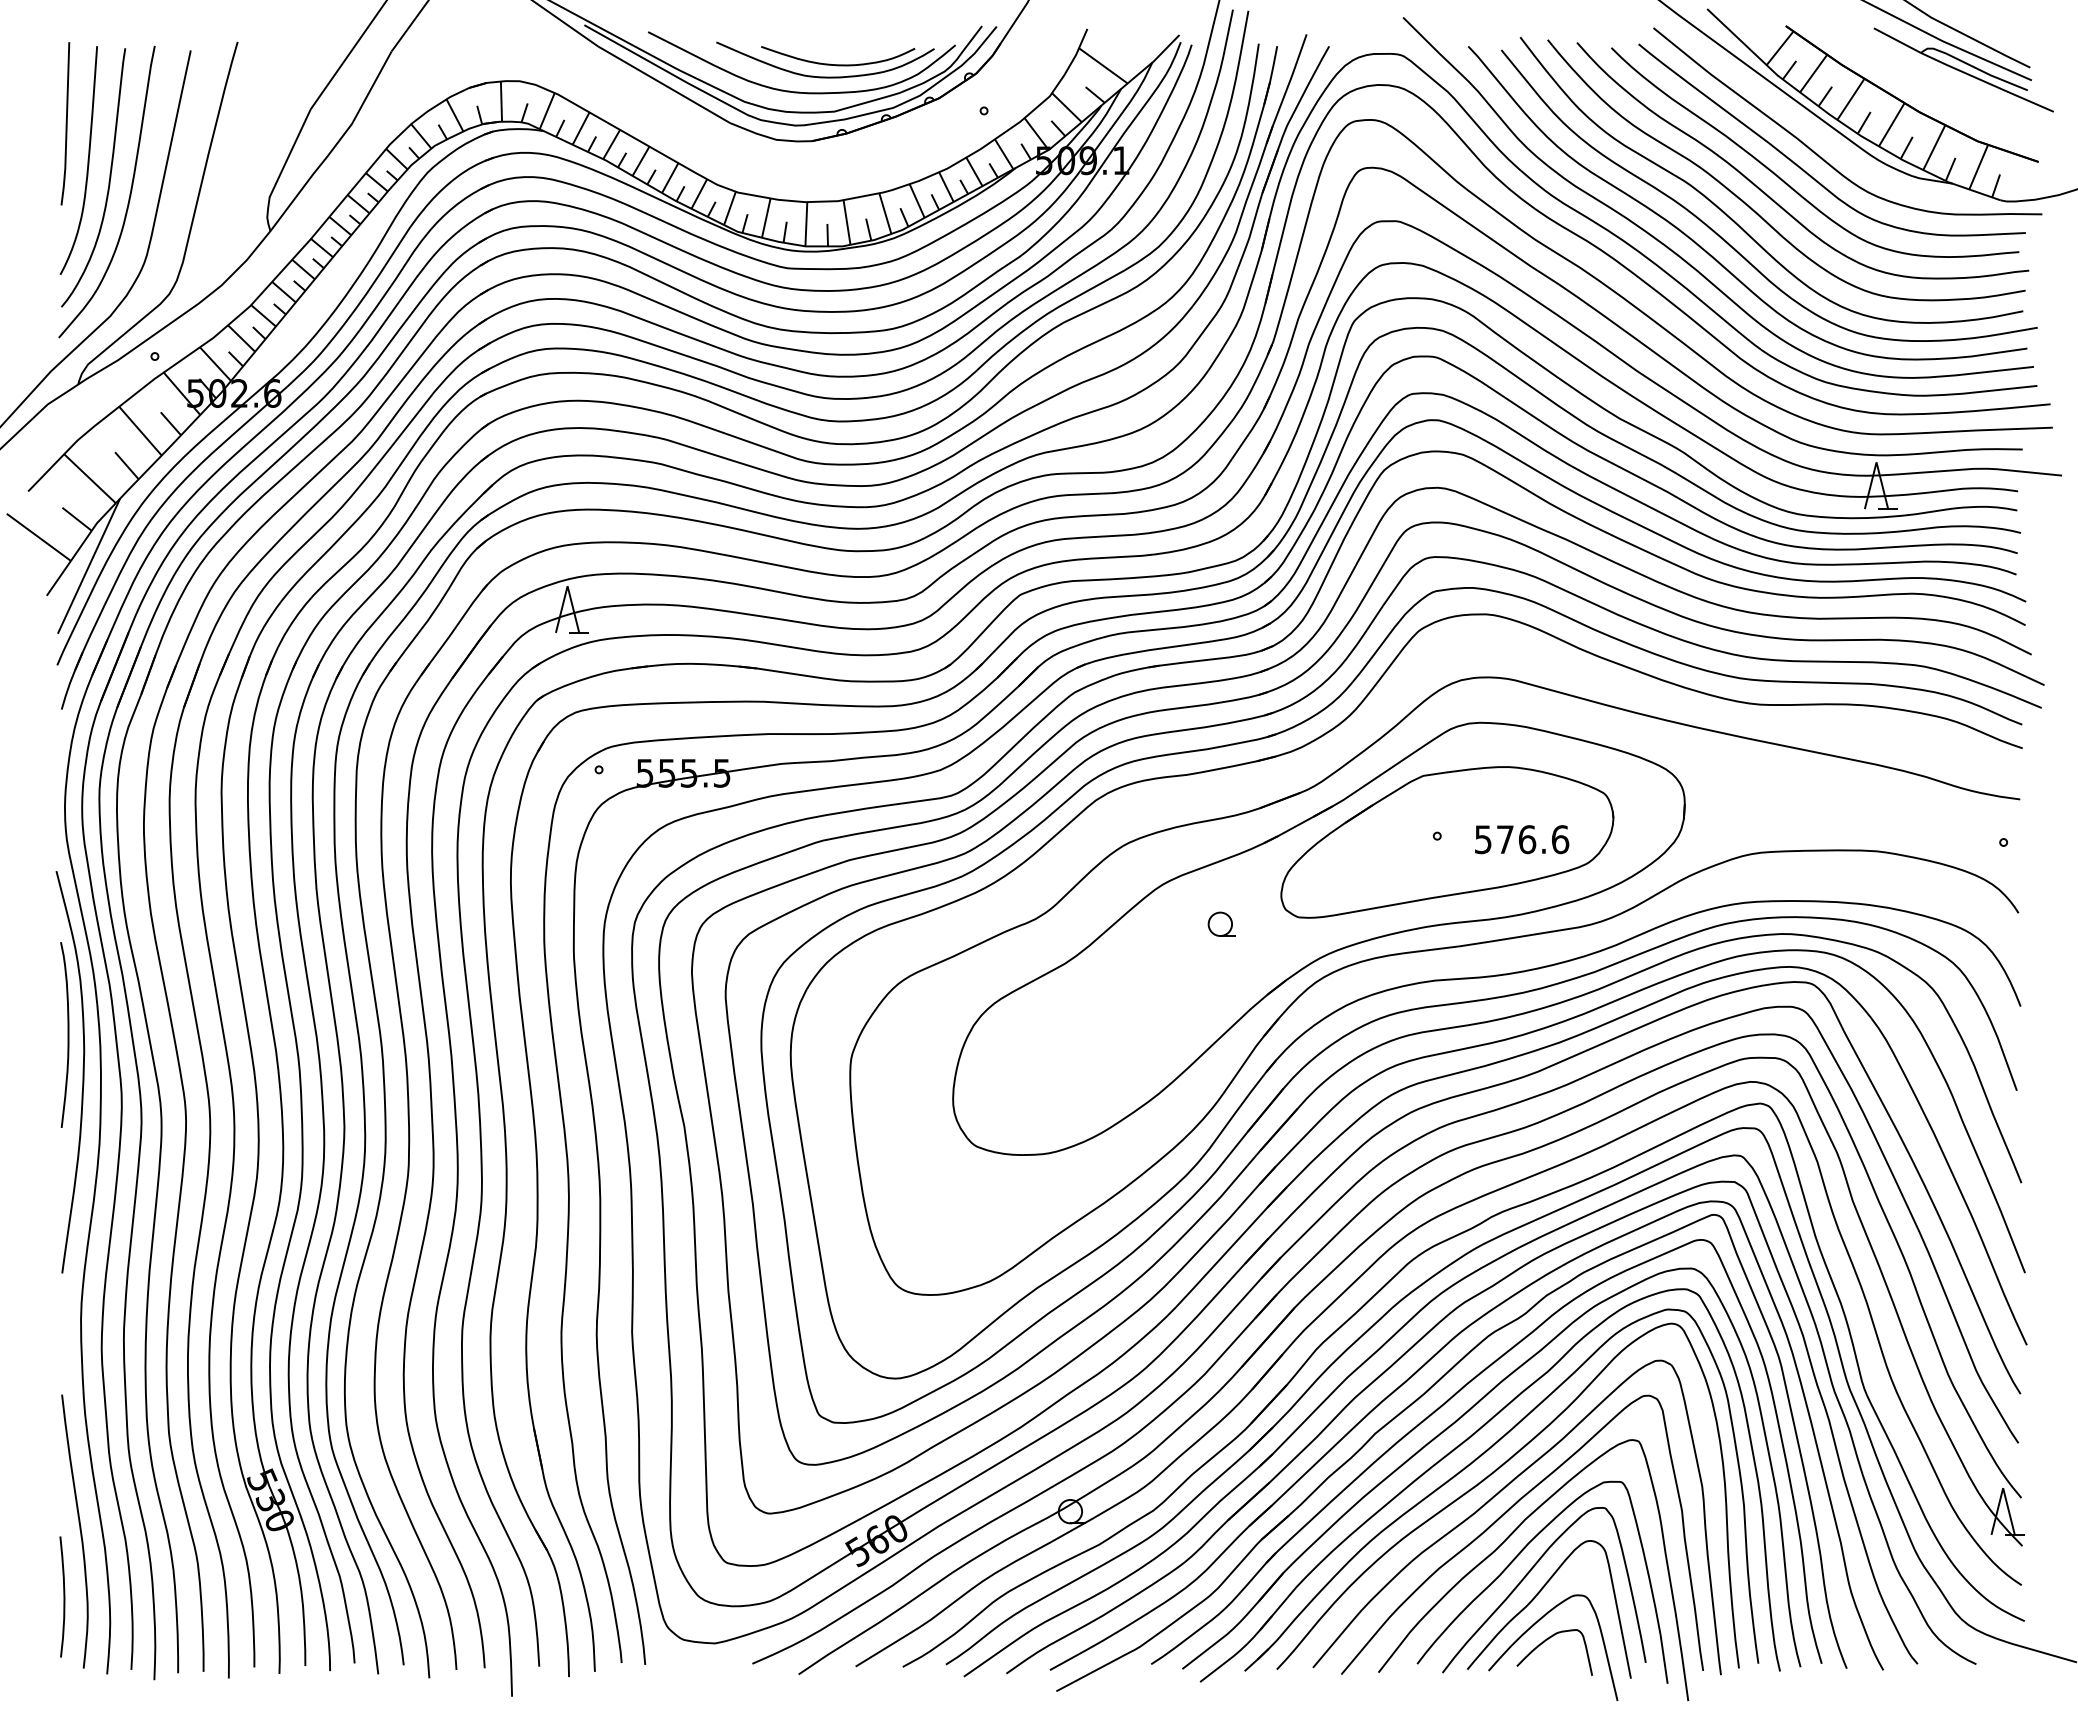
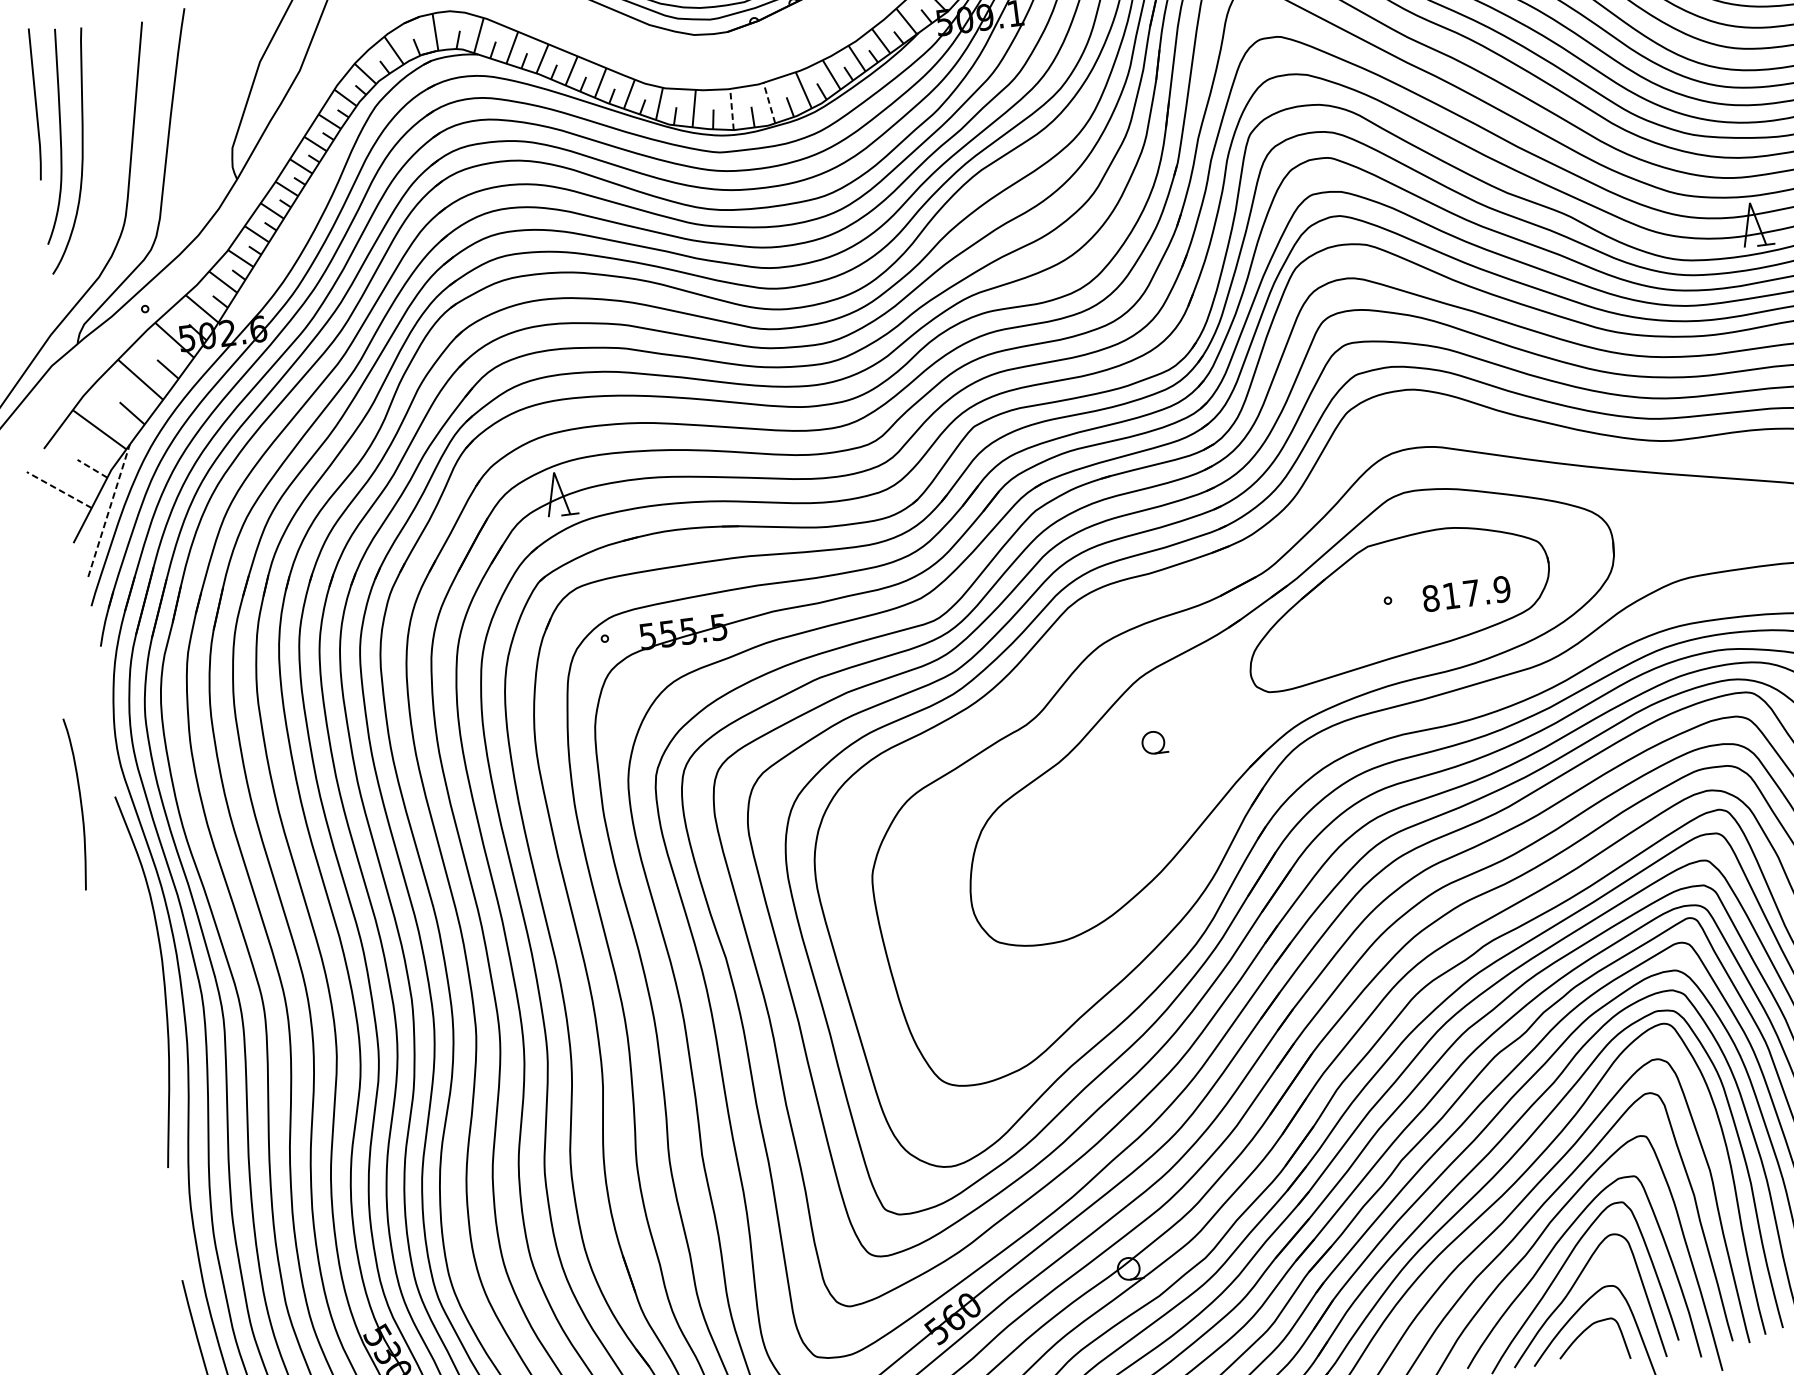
curve: (129, 193) -> (102, 161), removed
line: (847, 222) -> (769, 103), solid -> dashed
line: (806, 223) -> (732, 108), solid -> dashed
line: (77, 519) -> (92, 468), solid -> dashed
line: (38, 537) -> (58, 490), solid -> dashed
line: (89, 565) -> (109, 510), solid -> dashed
text: (1521, 839) -> (1466, 593), 576.6 -> 817.9
part: (1221, 923) -> (1154, 741), moved
curve: (67, 1034) -> (80, 803), moved

